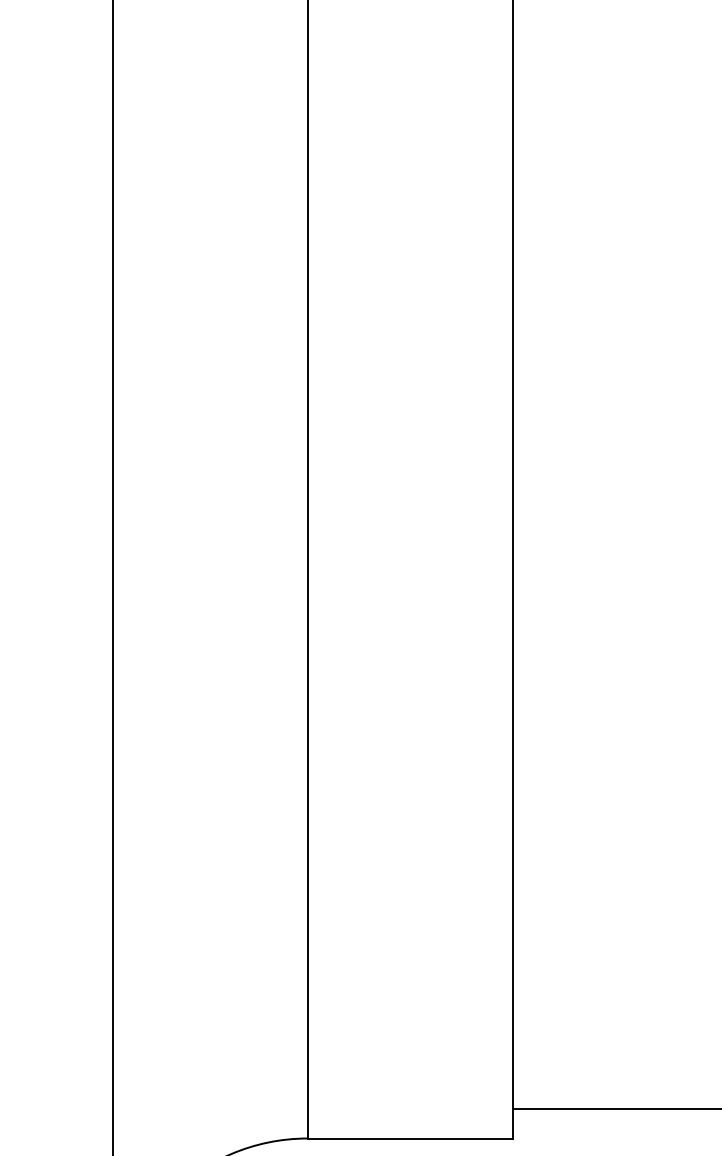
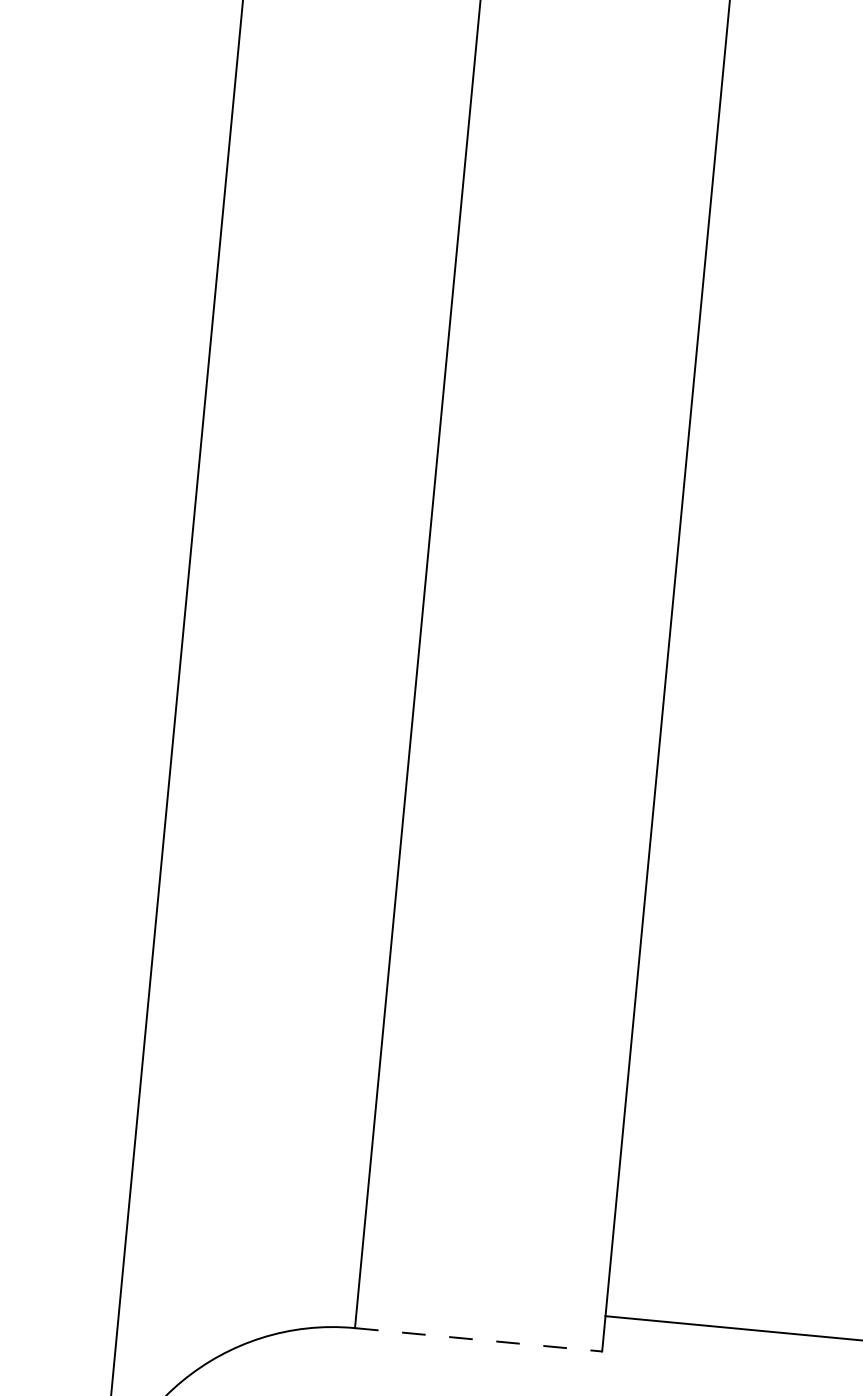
line: (410, 1138) -> (478, 1339), solid -> dashed

